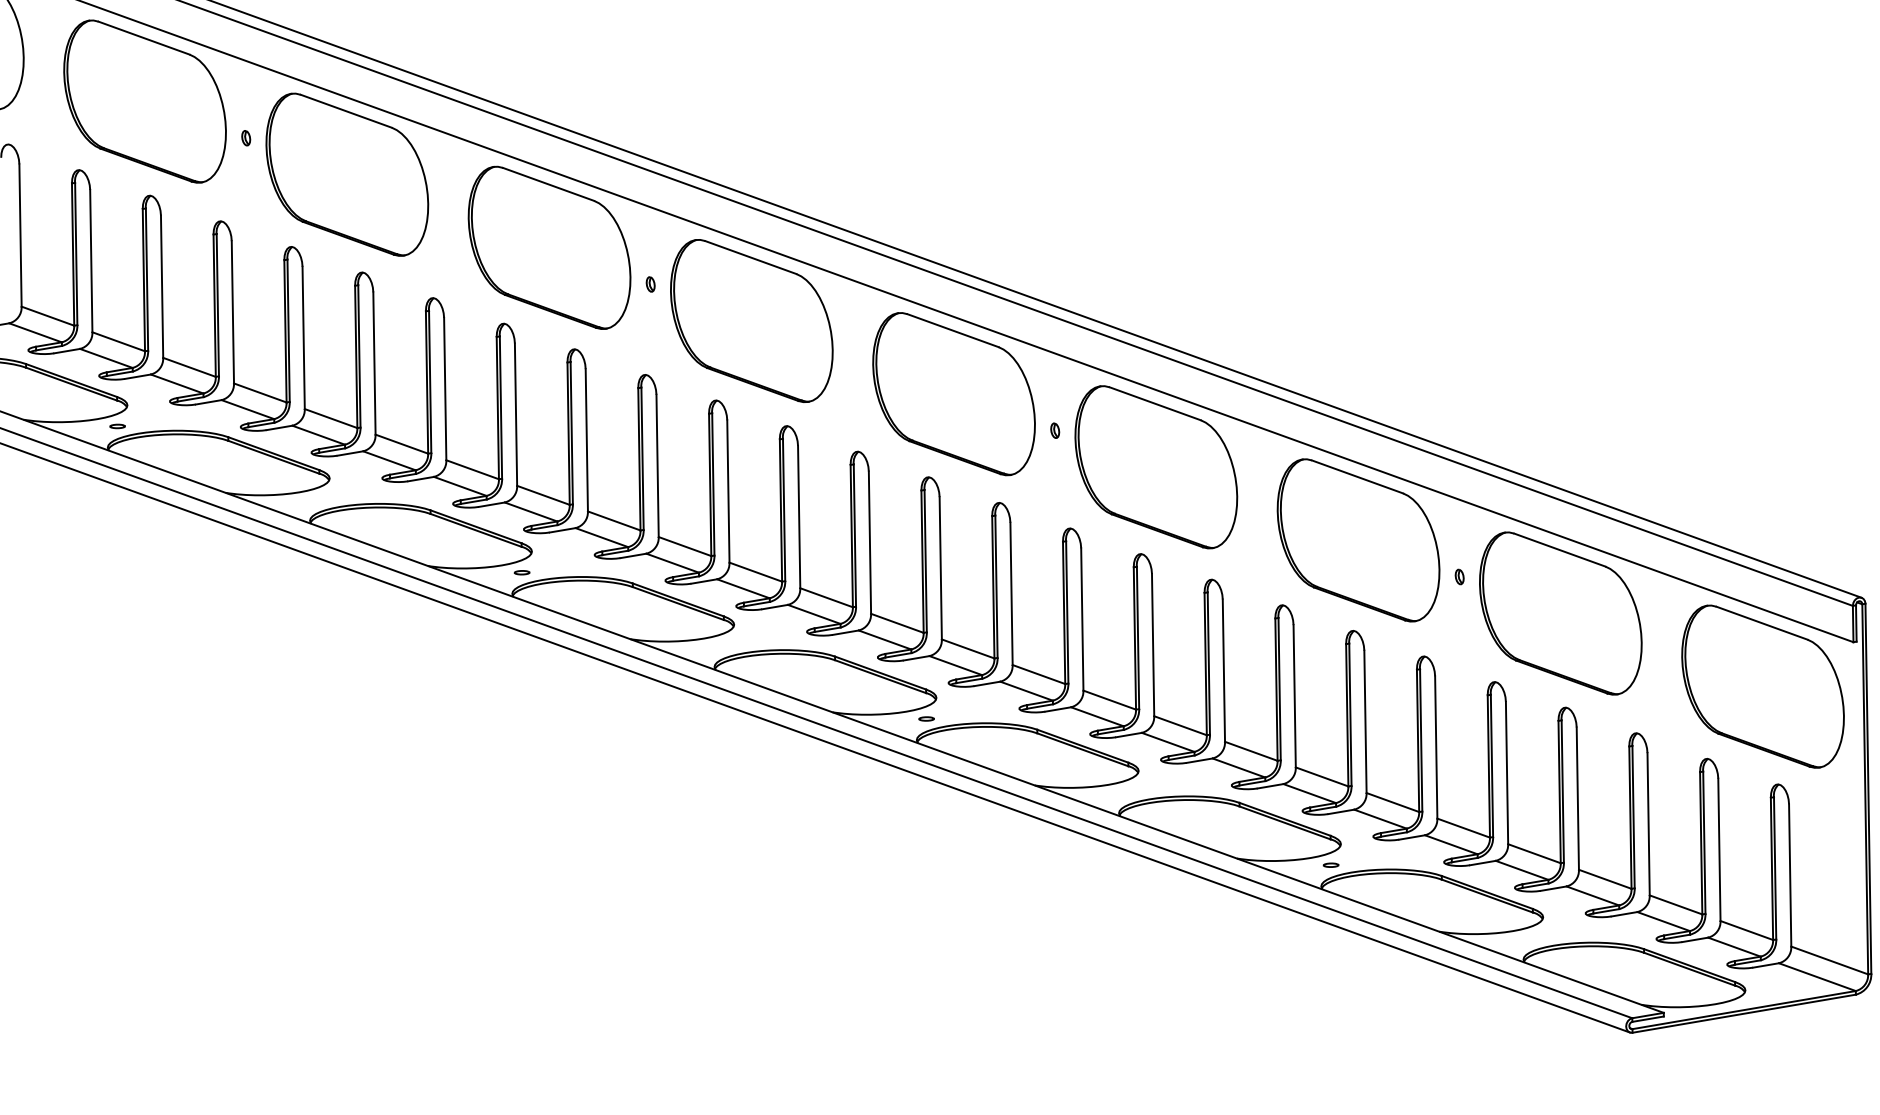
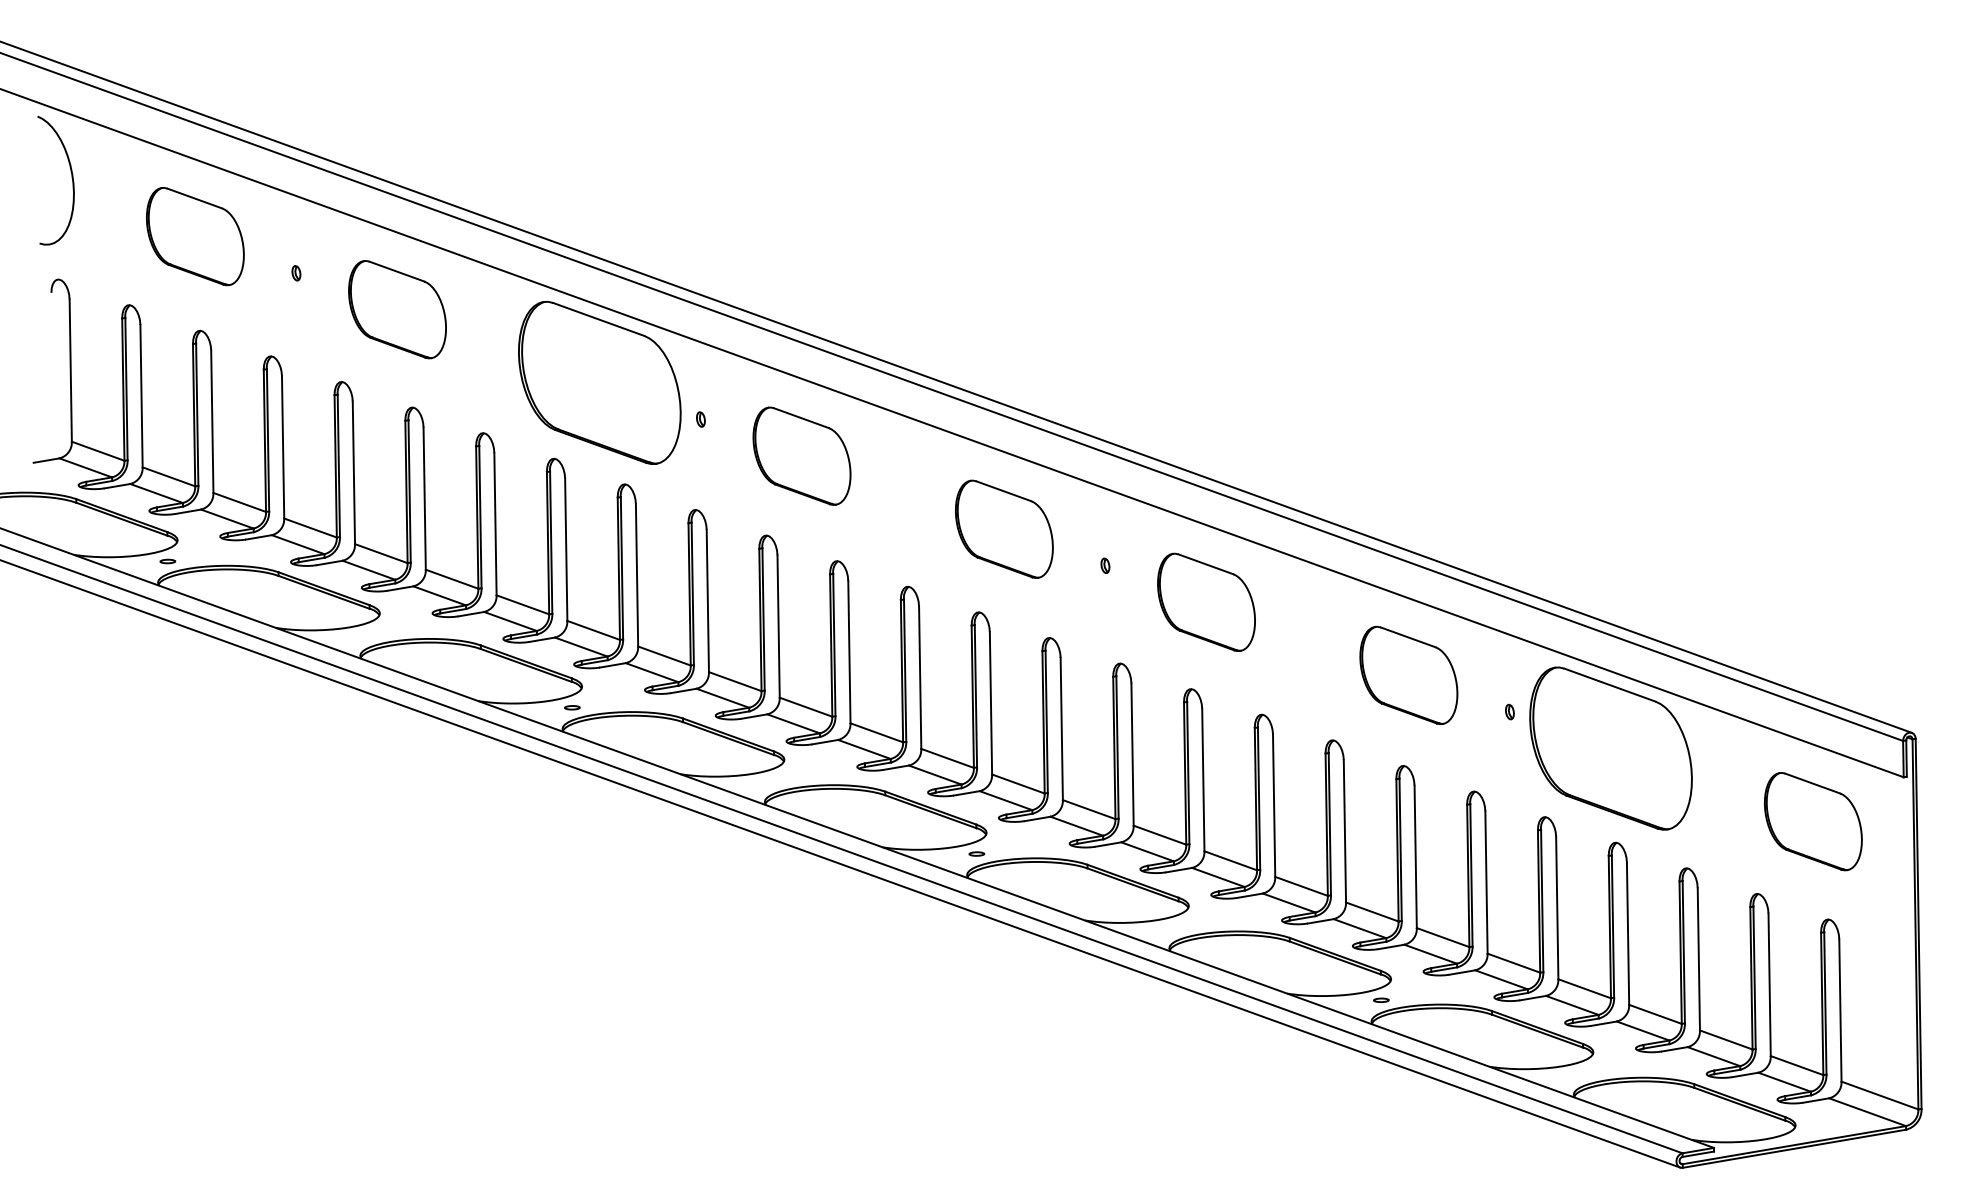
part: (145, 101) -> (195, 236), size x0.6
part: (347, 174) -> (397, 309), size x0.6
part: (751, 321) -> (801, 456), size x0.6
part: (954, 394) -> (1004, 529), size x0.6
part: (1156, 467) -> (1206, 602), size x0.6
part: (1358, 540) -> (1408, 675), size x0.6
part: (1763, 686) -> (1813, 821), size x0.6

